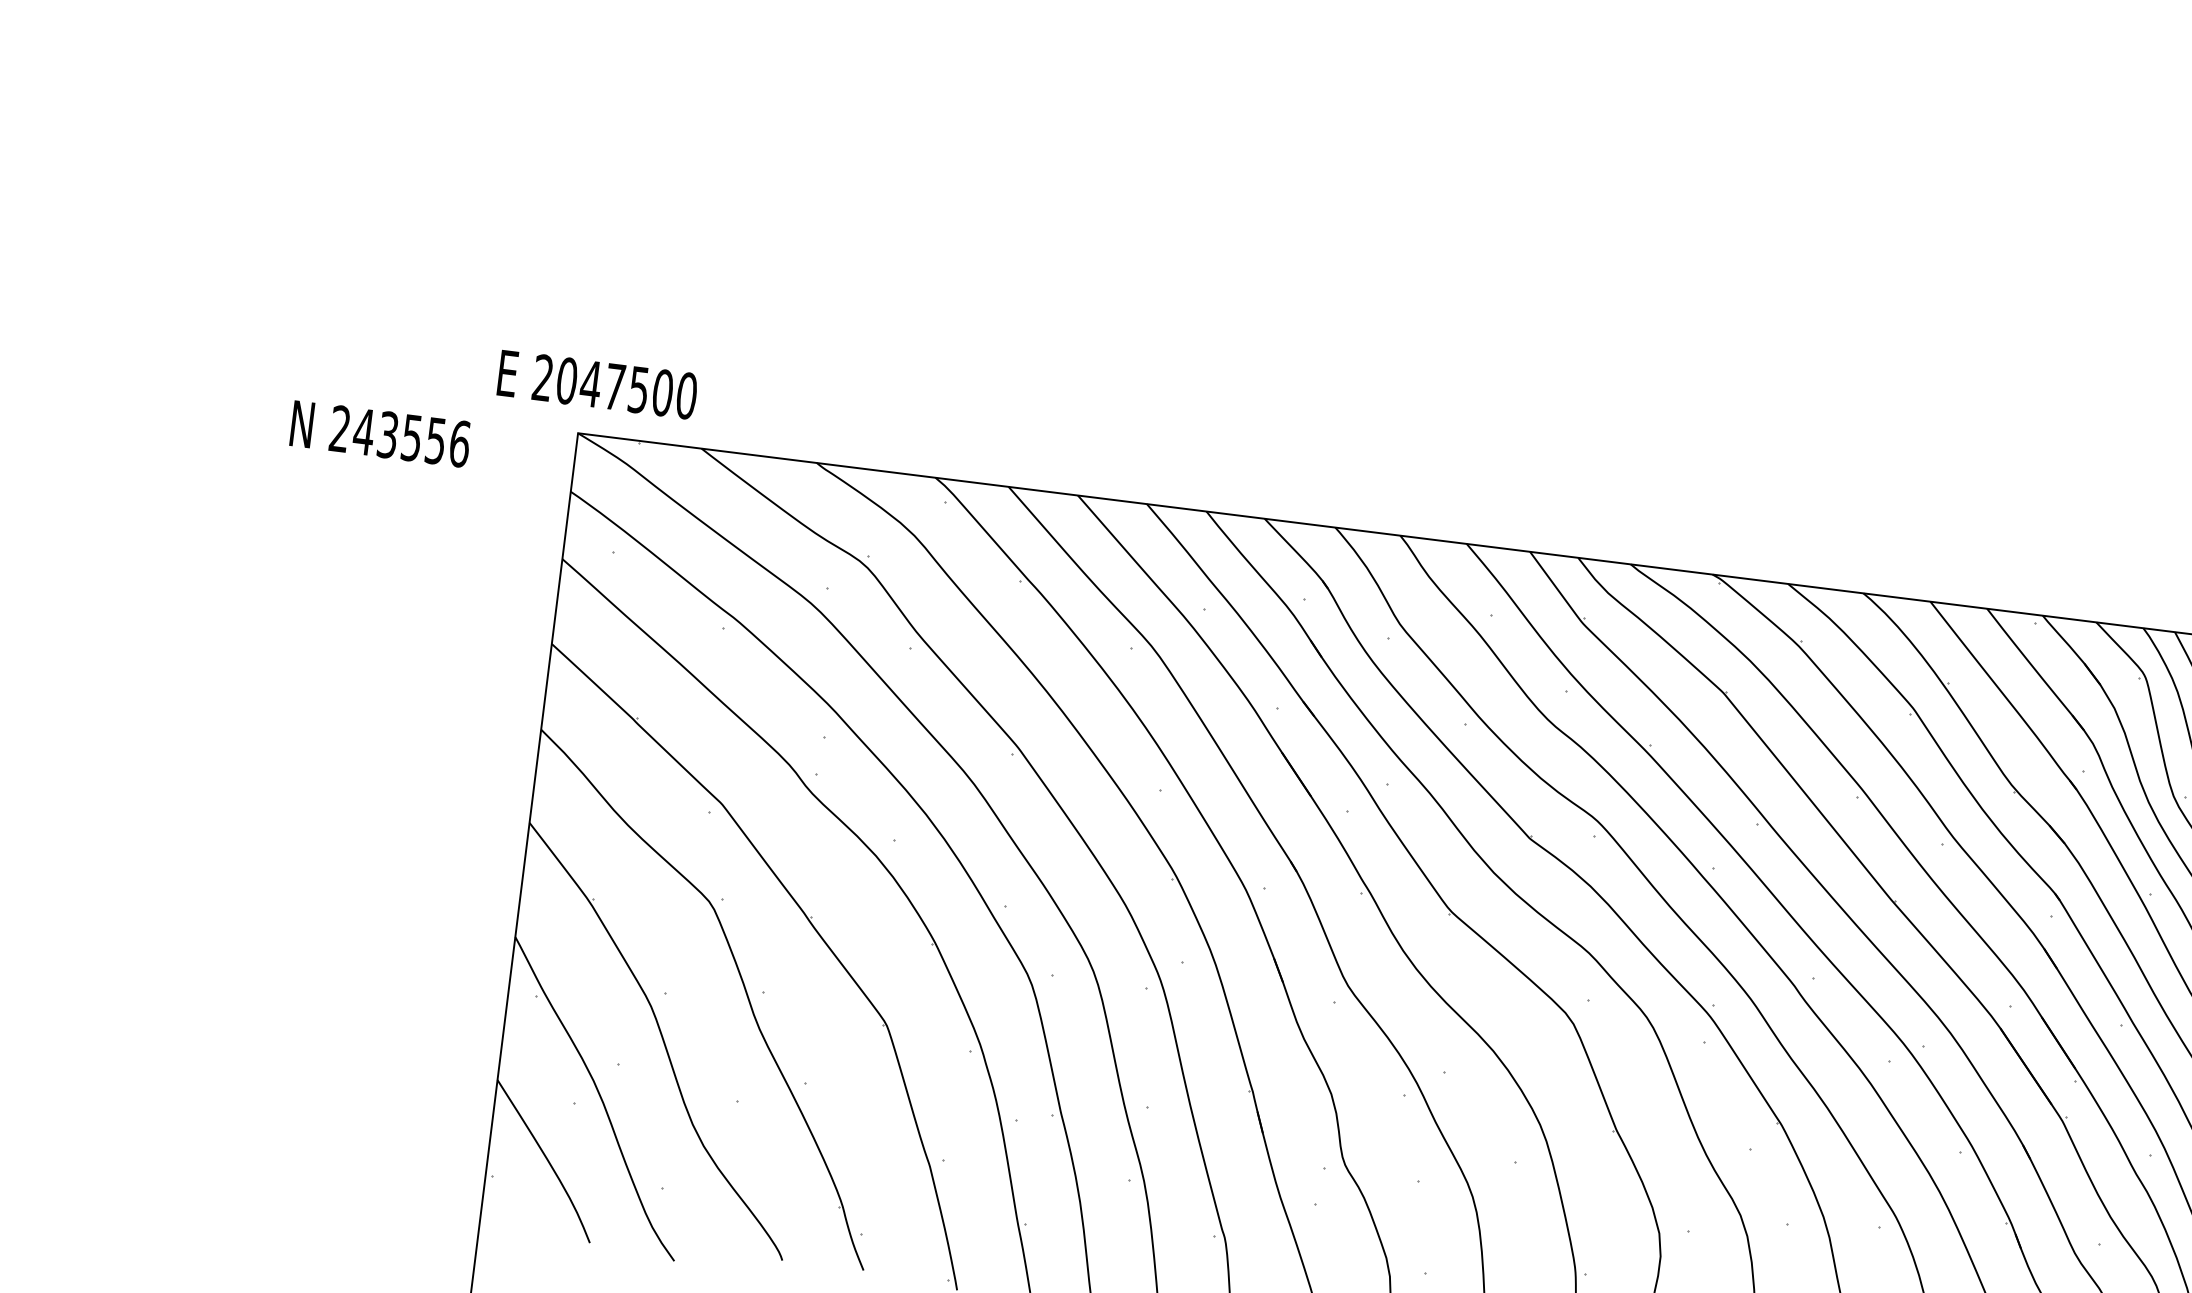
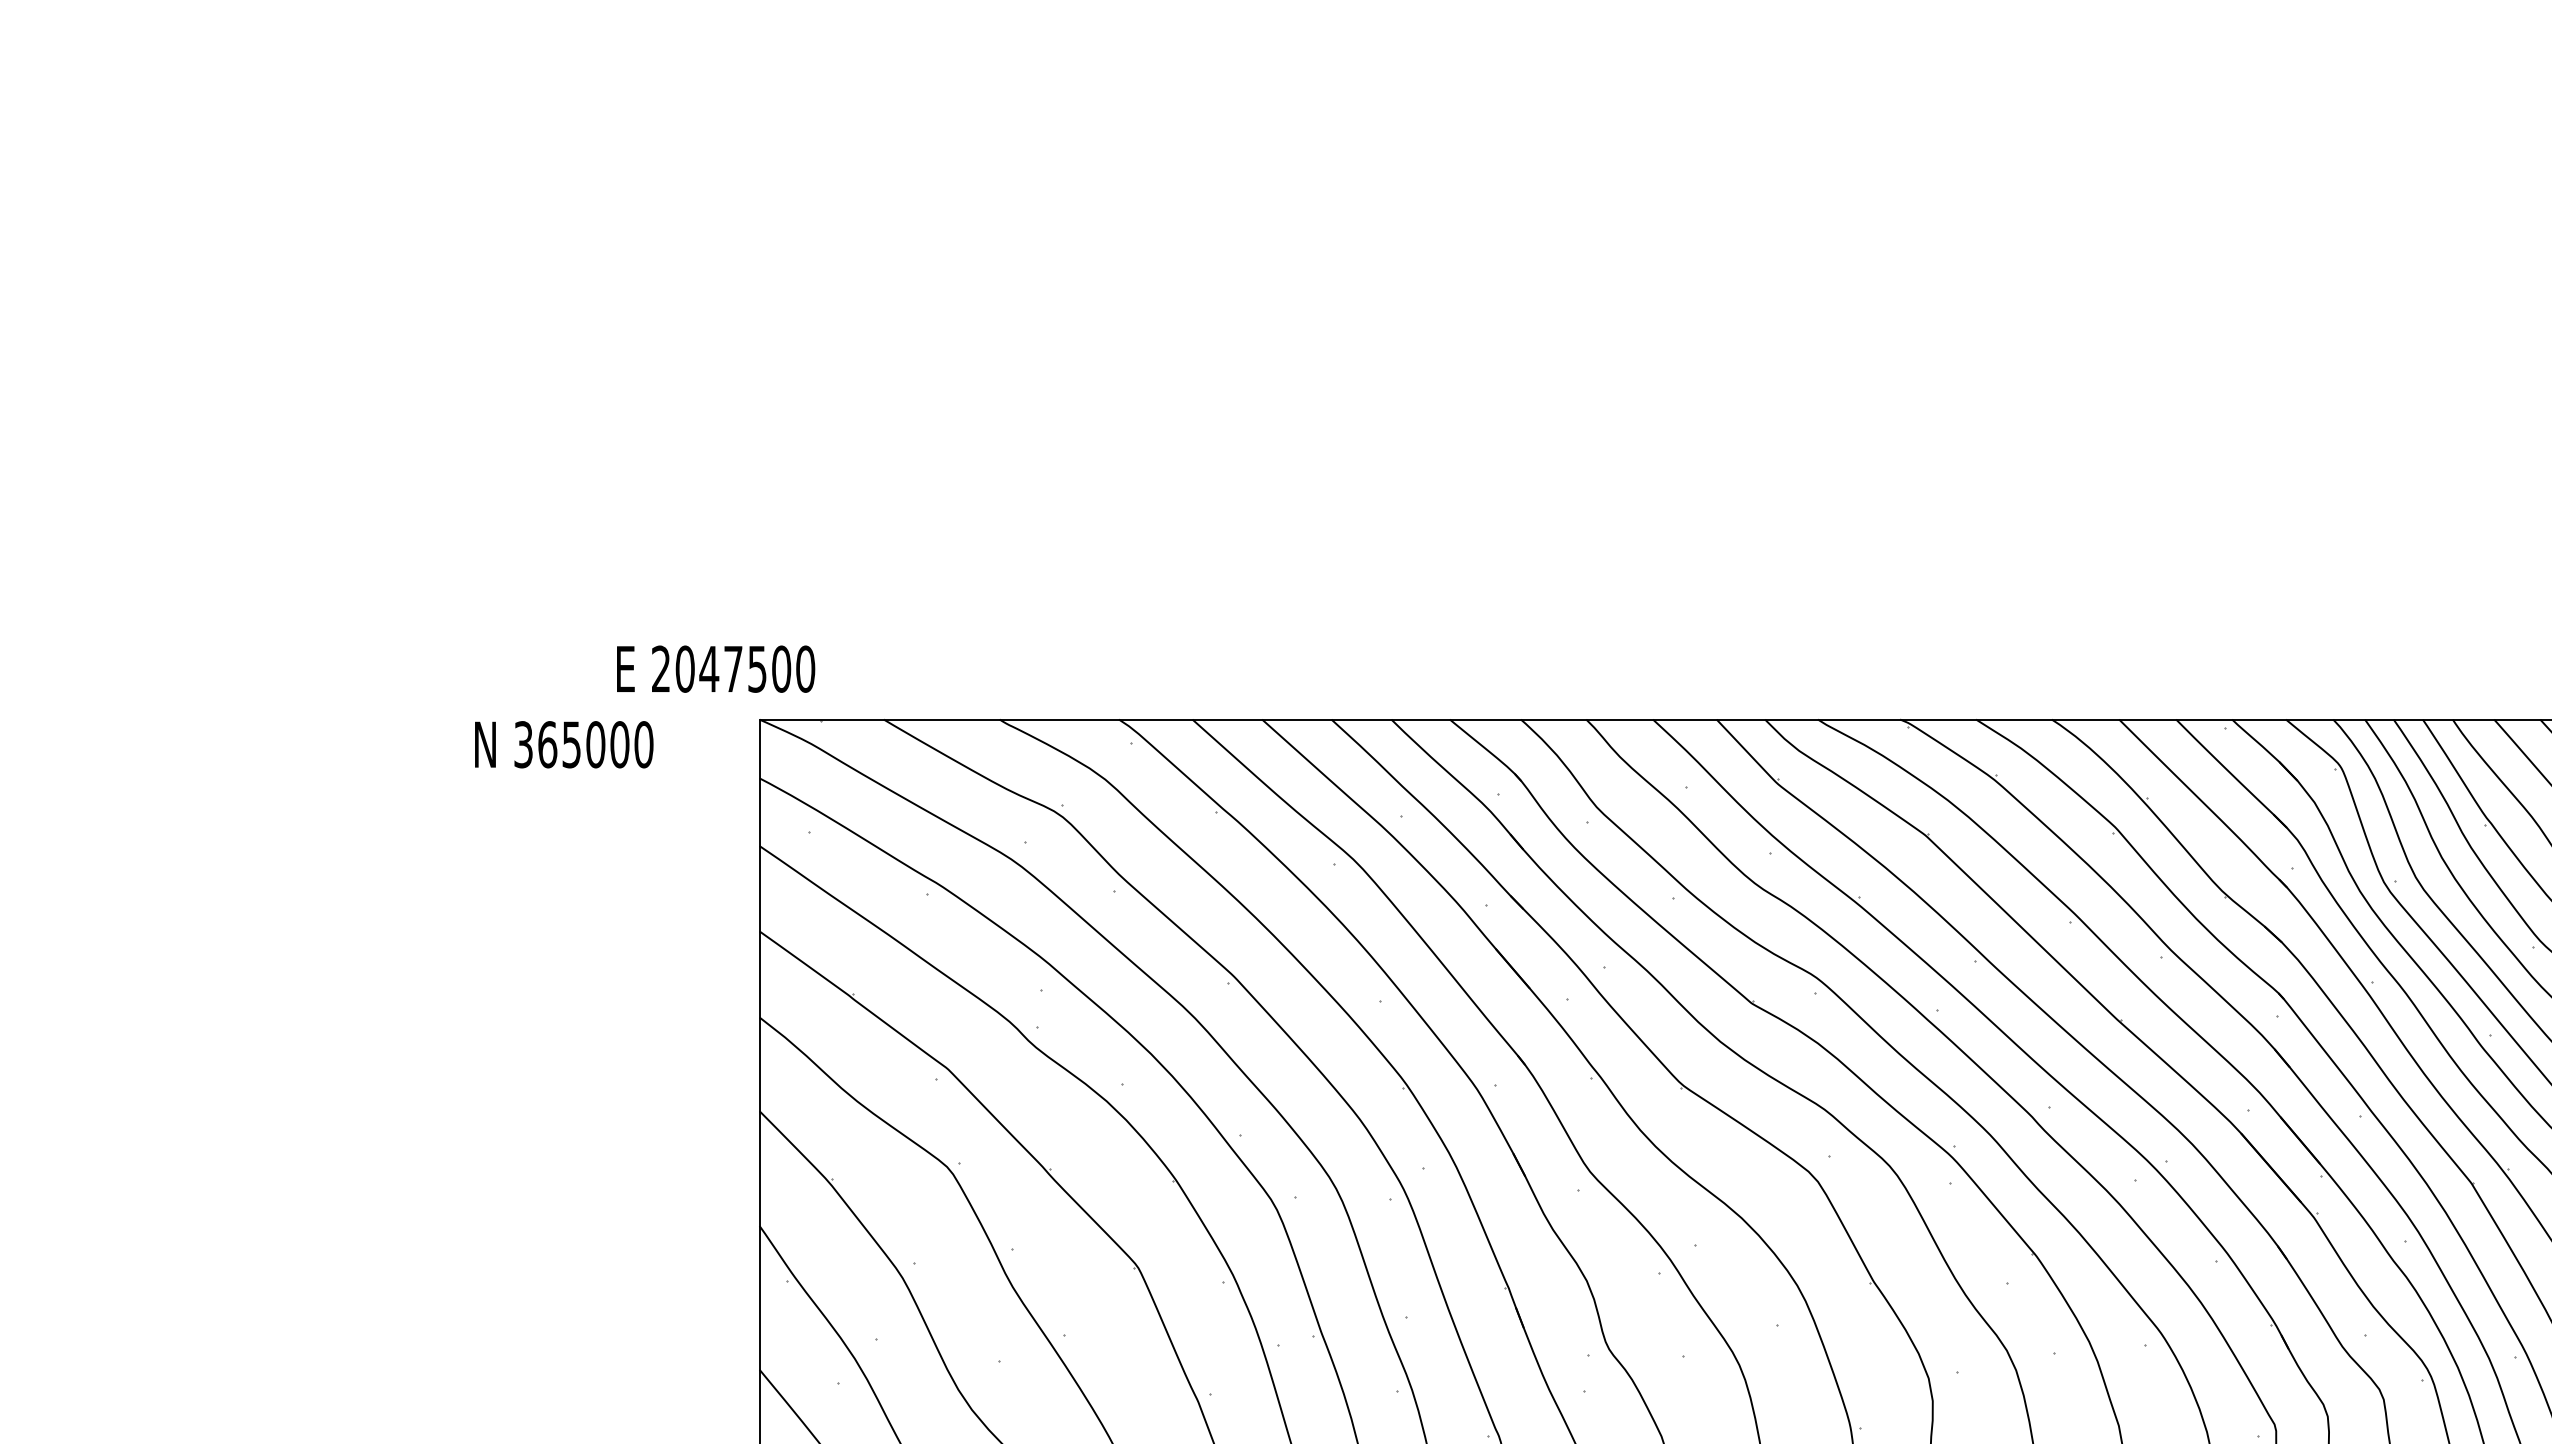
text: (598, 384) -> (716, 668), moved
text: (399, 436) -> (583, 744), 243556 -> 365000

